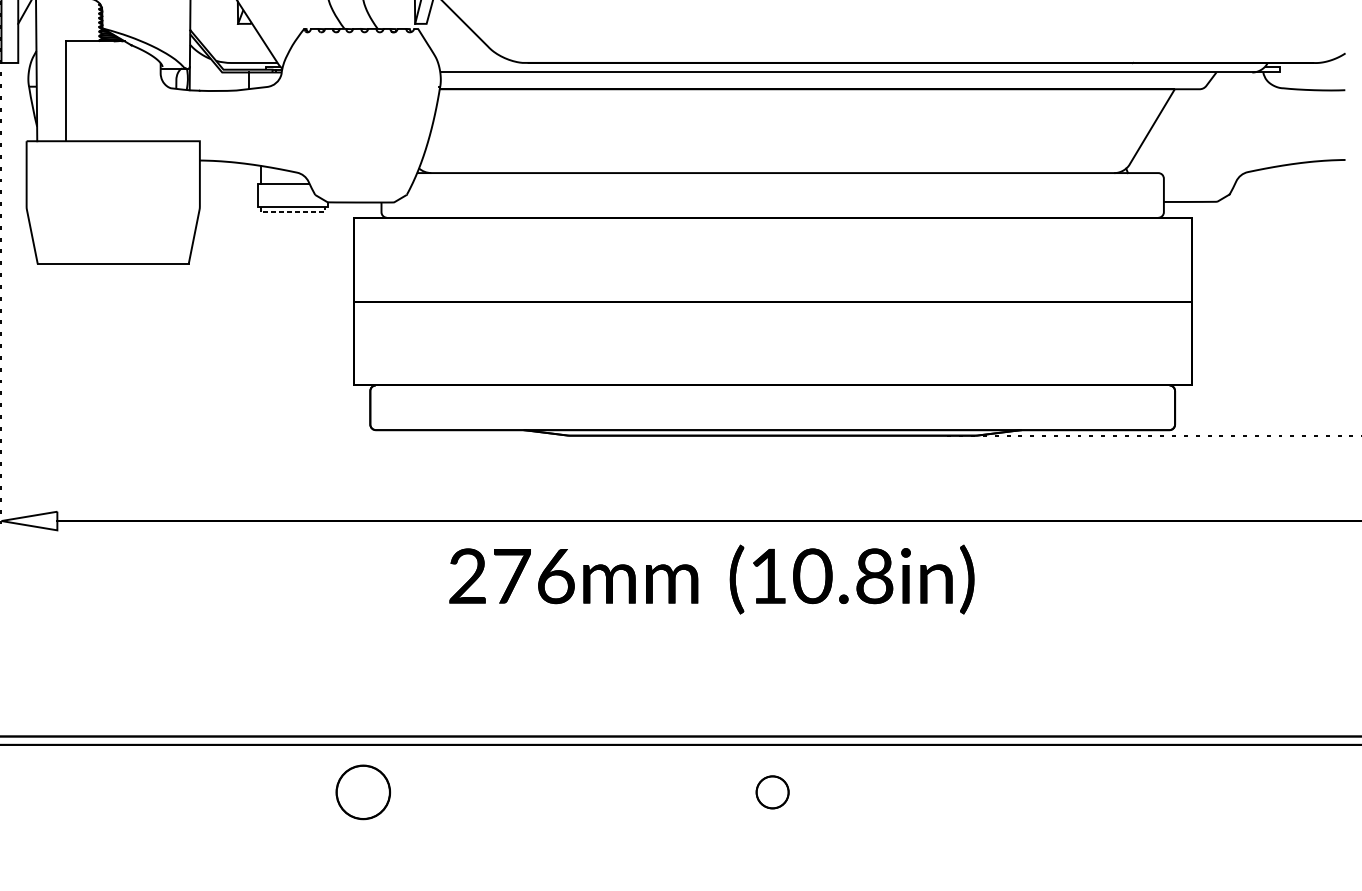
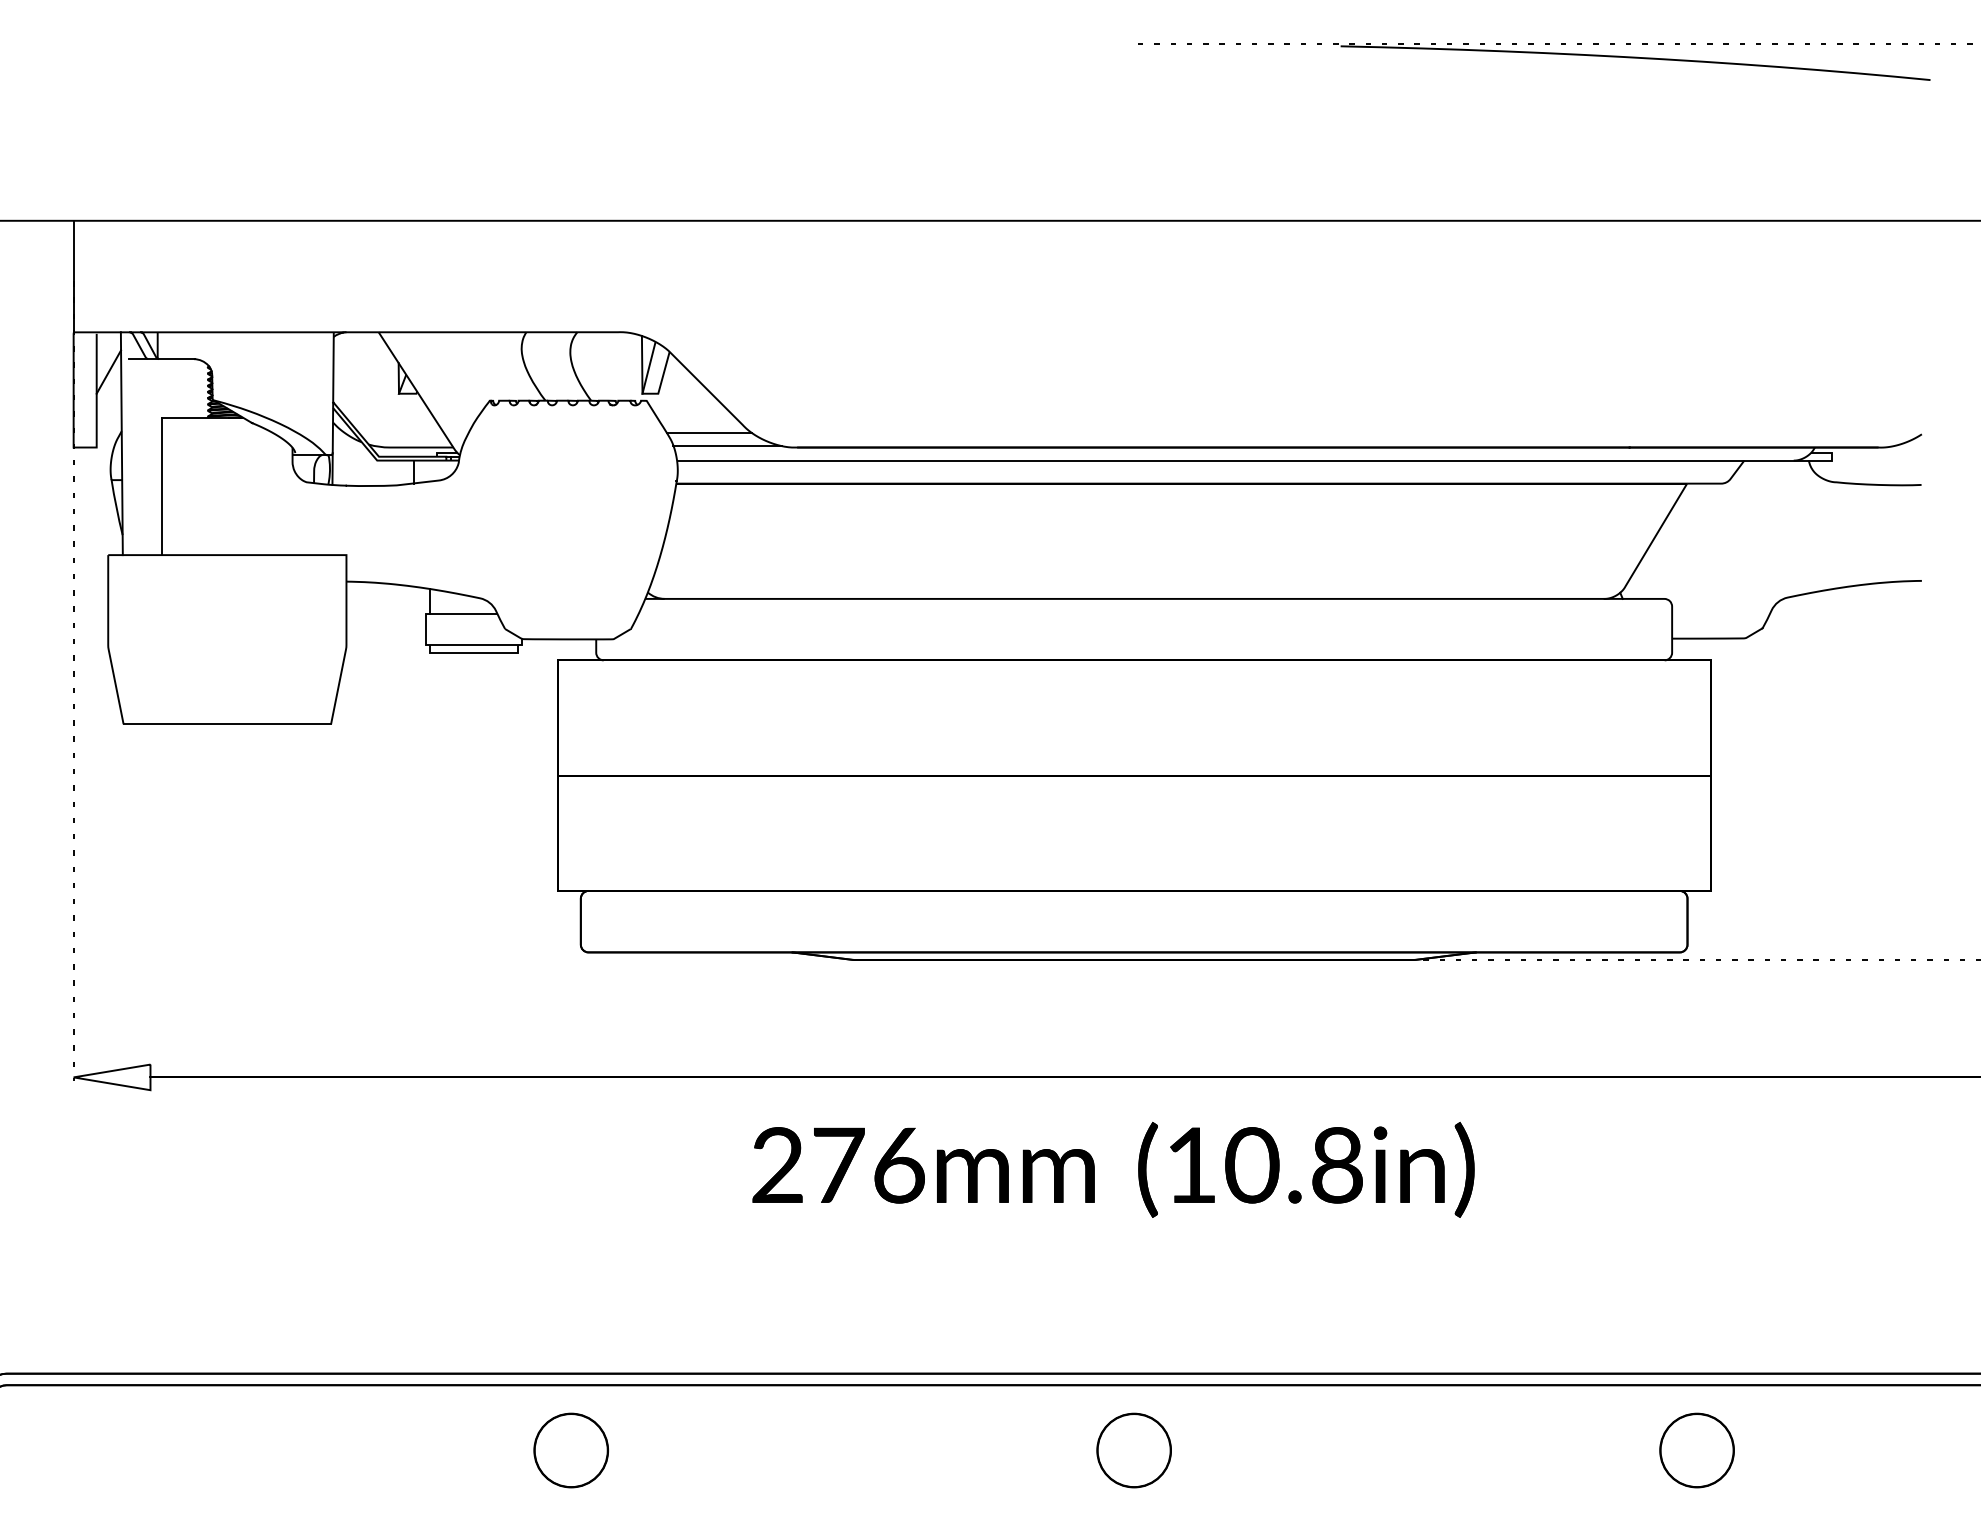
line: (463, 52) -> (709, 432), added
line: (476, 61) -> (727, 445), added
line: (292, 212) -> (474, 652), dashed -> solid
text: (711, 579) -> (1113, 1169), moved
part: (772, 792) -> (1133, 1450), size x1.67
part: (1181, 792) -> (1696, 1450), added

